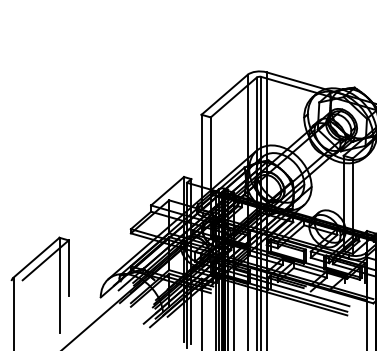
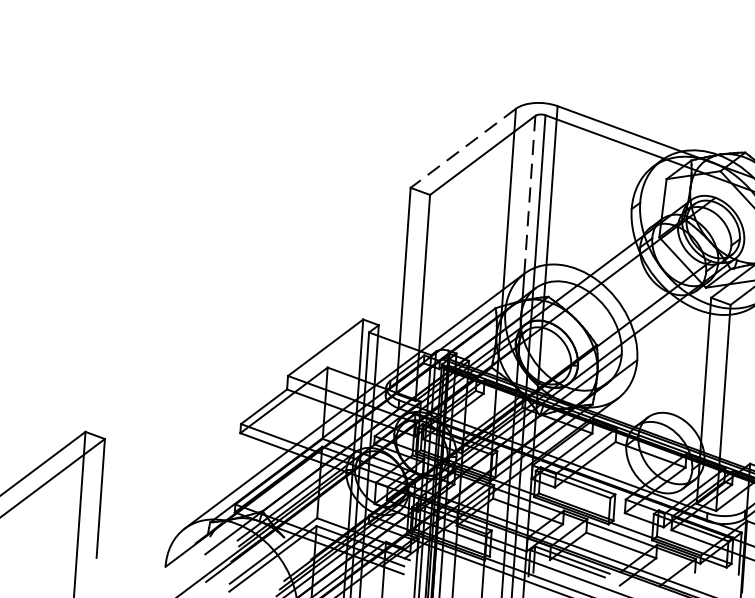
line: (224, 95) -> (463, 149), solid -> dashed
line: (256, 114) -> (529, 195), solid -> dashed

